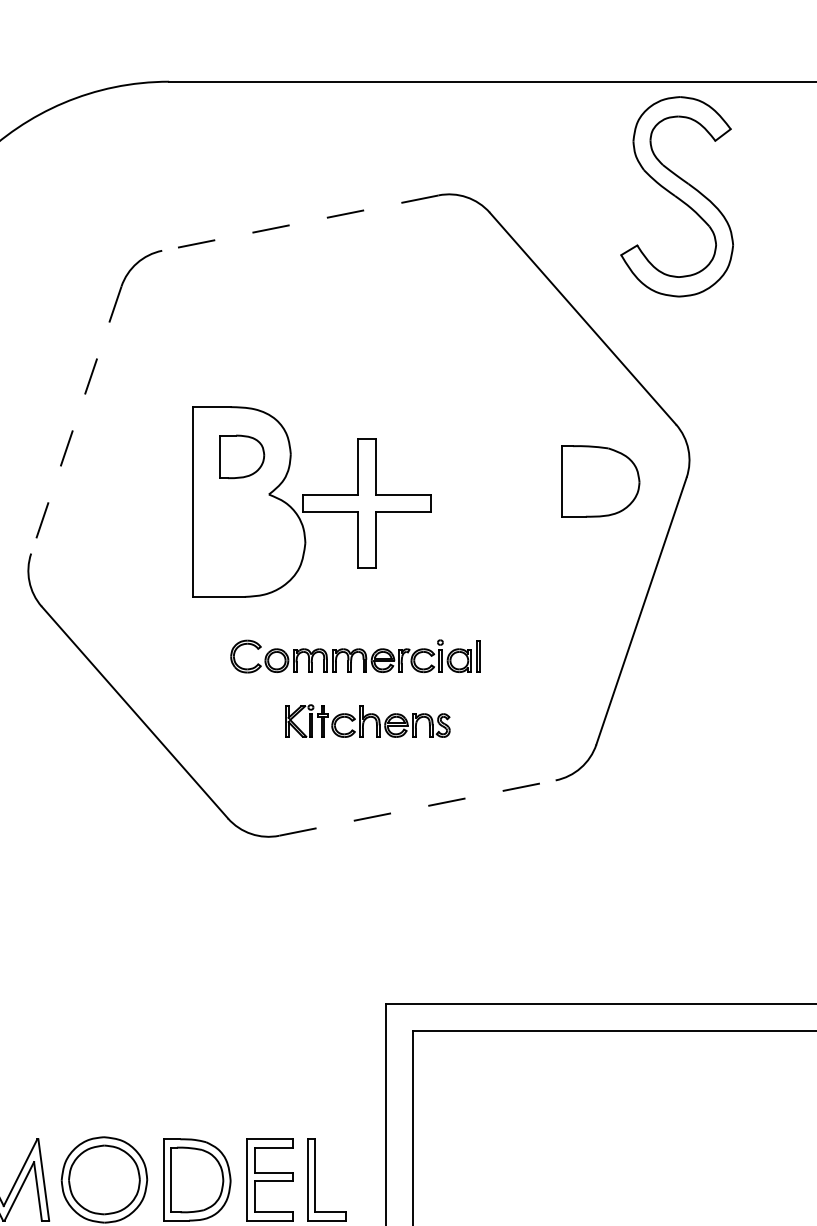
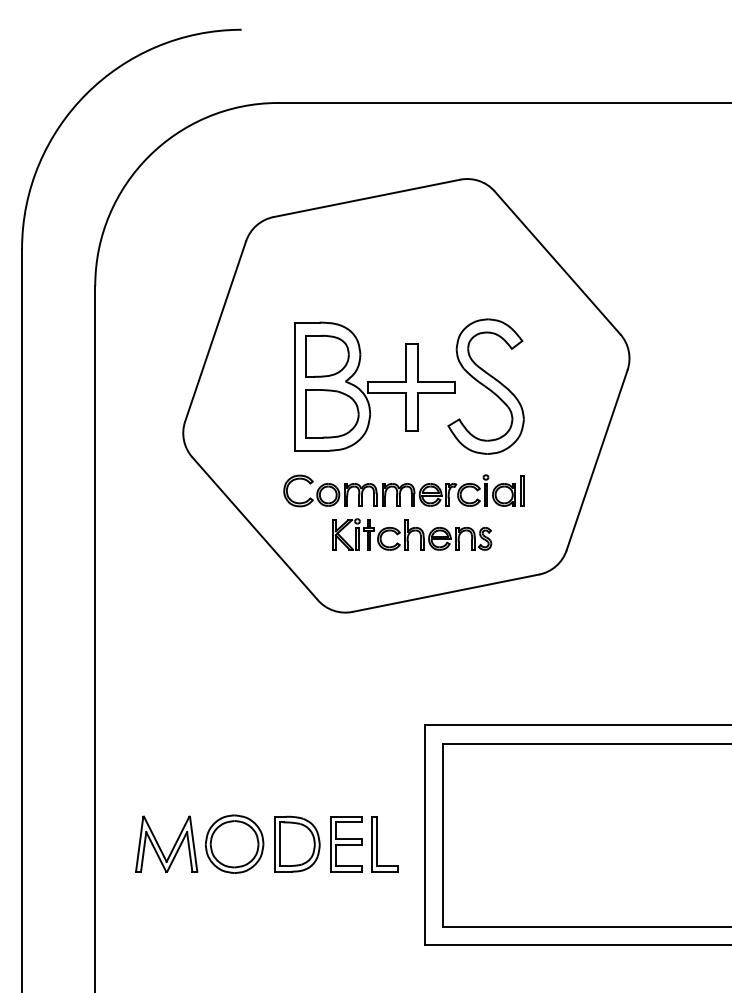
part: (676, 196) -> (485, 386), moved
line: (299, 223) -> (366, 198), dashed -> solid
line: (76, 420) -> (215, 331), dashed -> solid
part: (242, 455) -> (327, 355), size x1.43
part: (600, 481) -> (332, 413), moved
part: (354, 655) -> (403, 490), size x1.43
part: (368, 721) -> (412, 534), size x1.43
line: (418, 808) -> (446, 593), dashed -> solid

